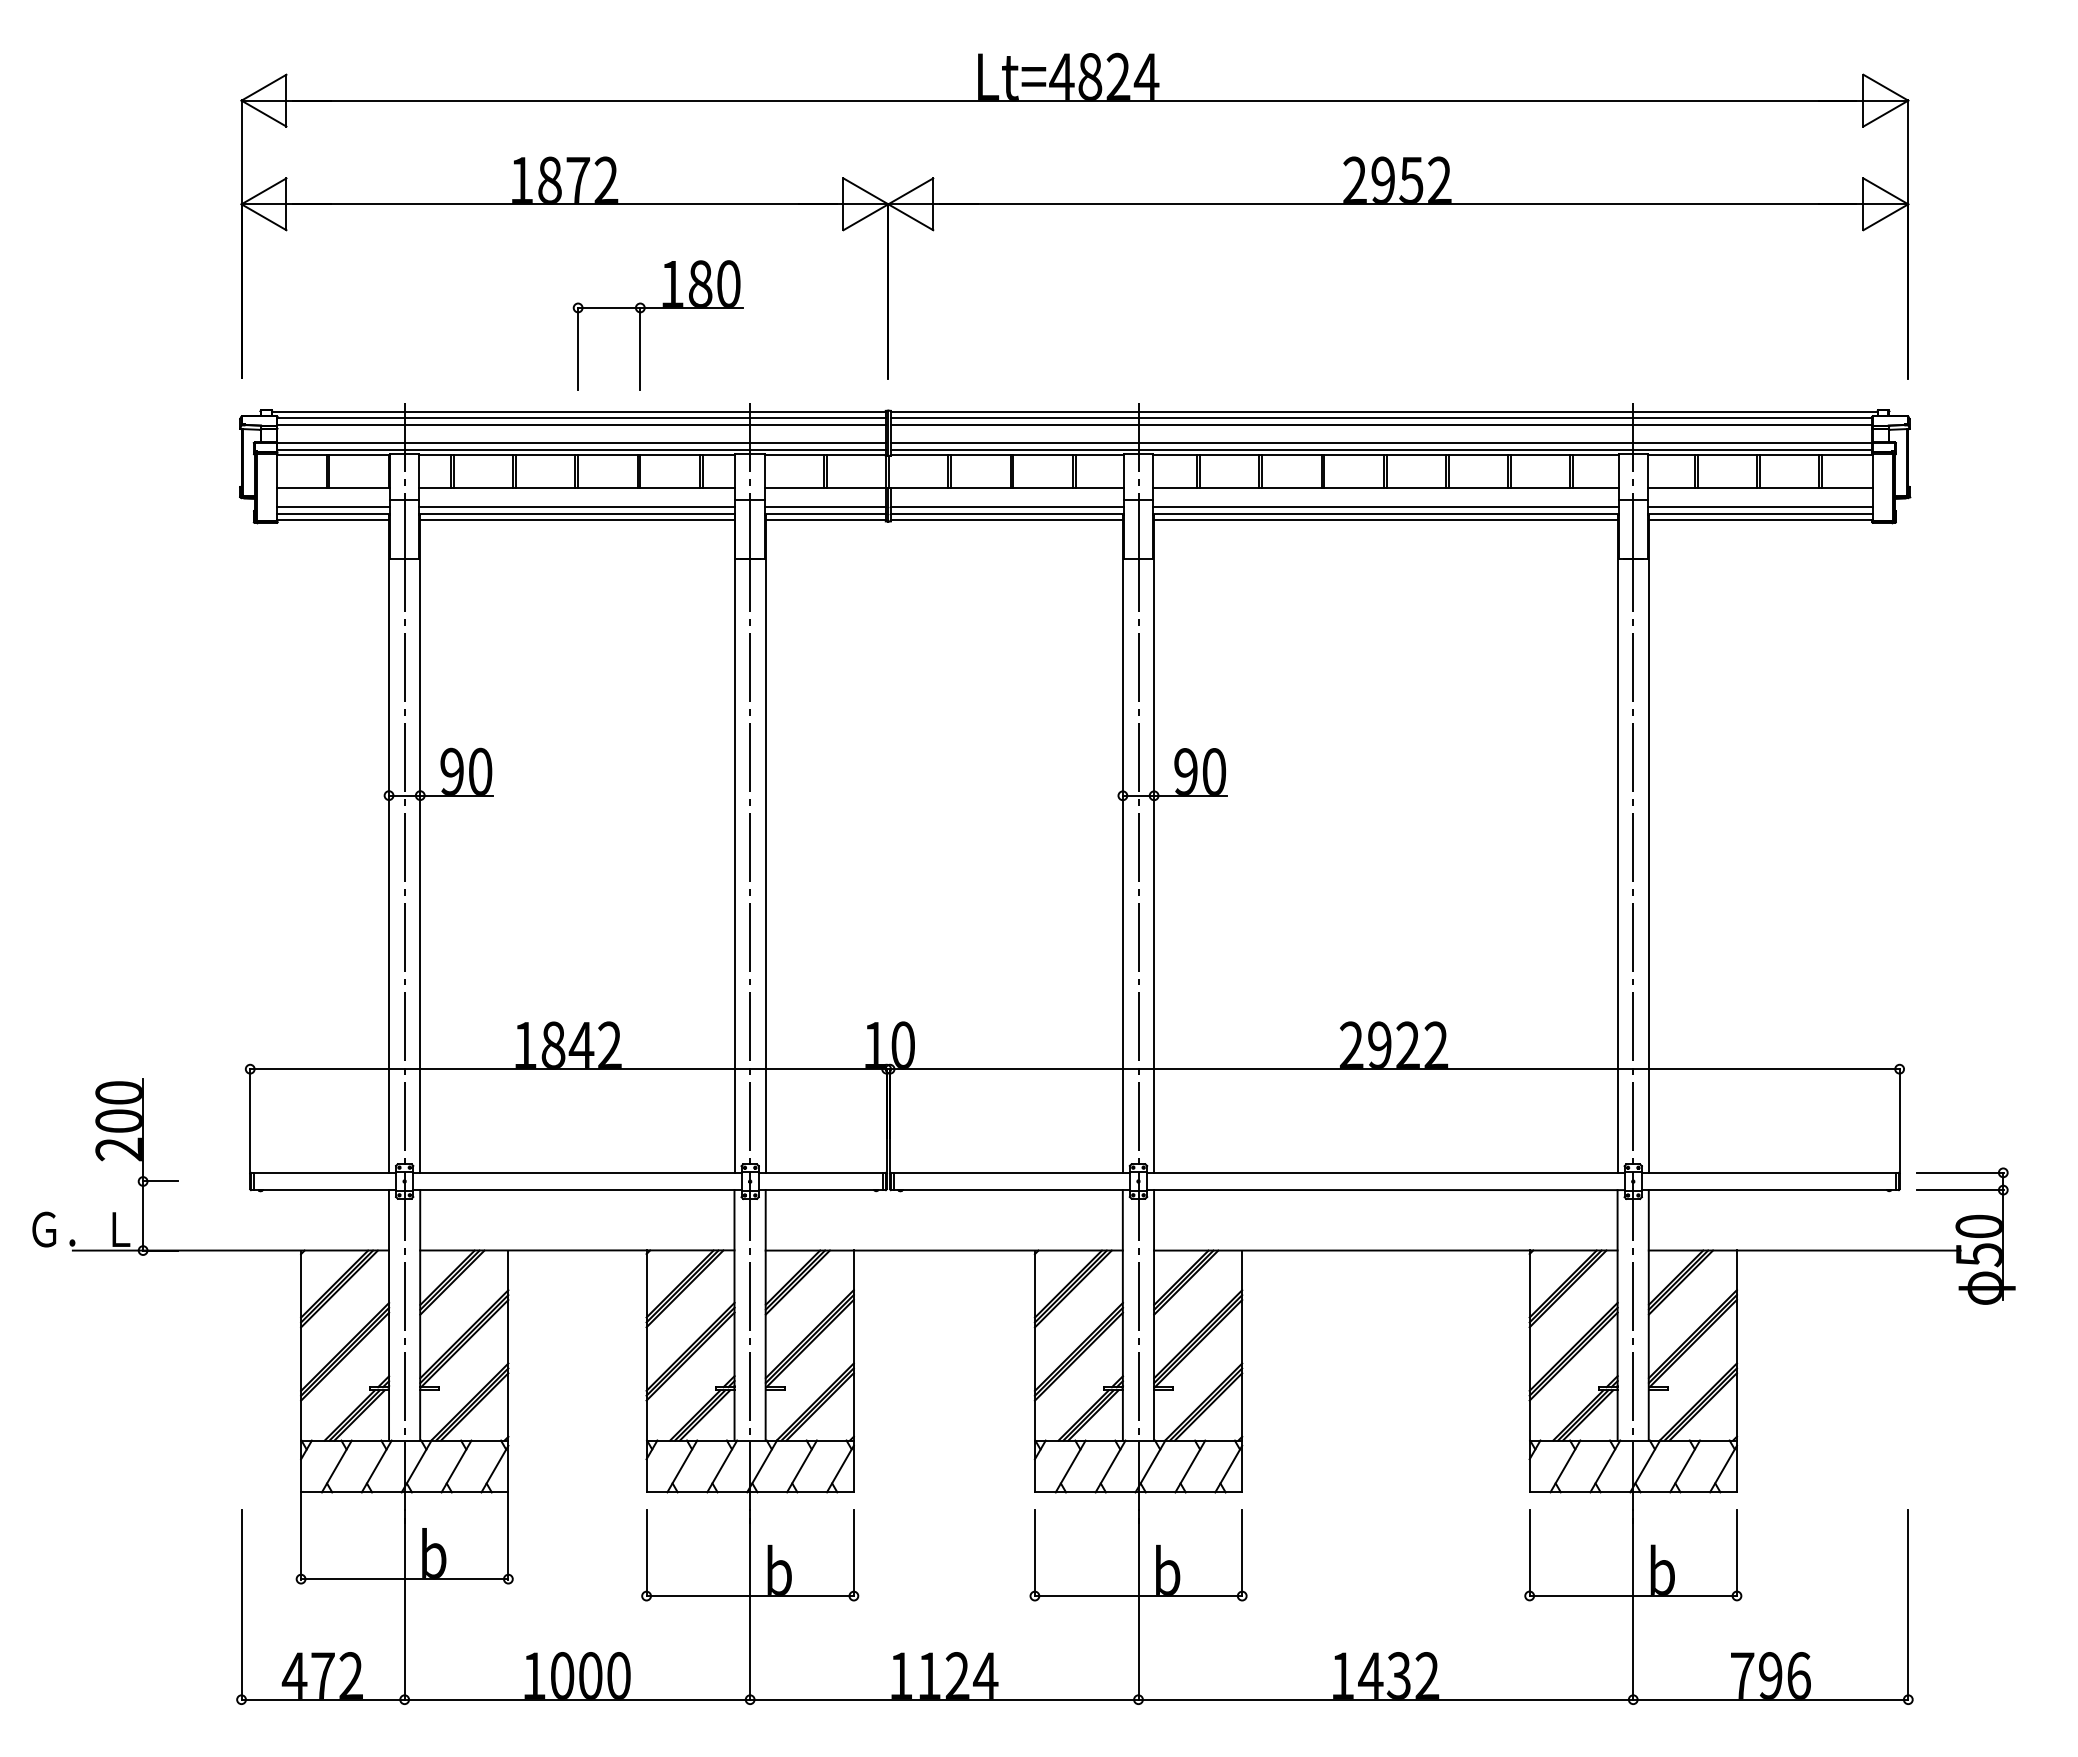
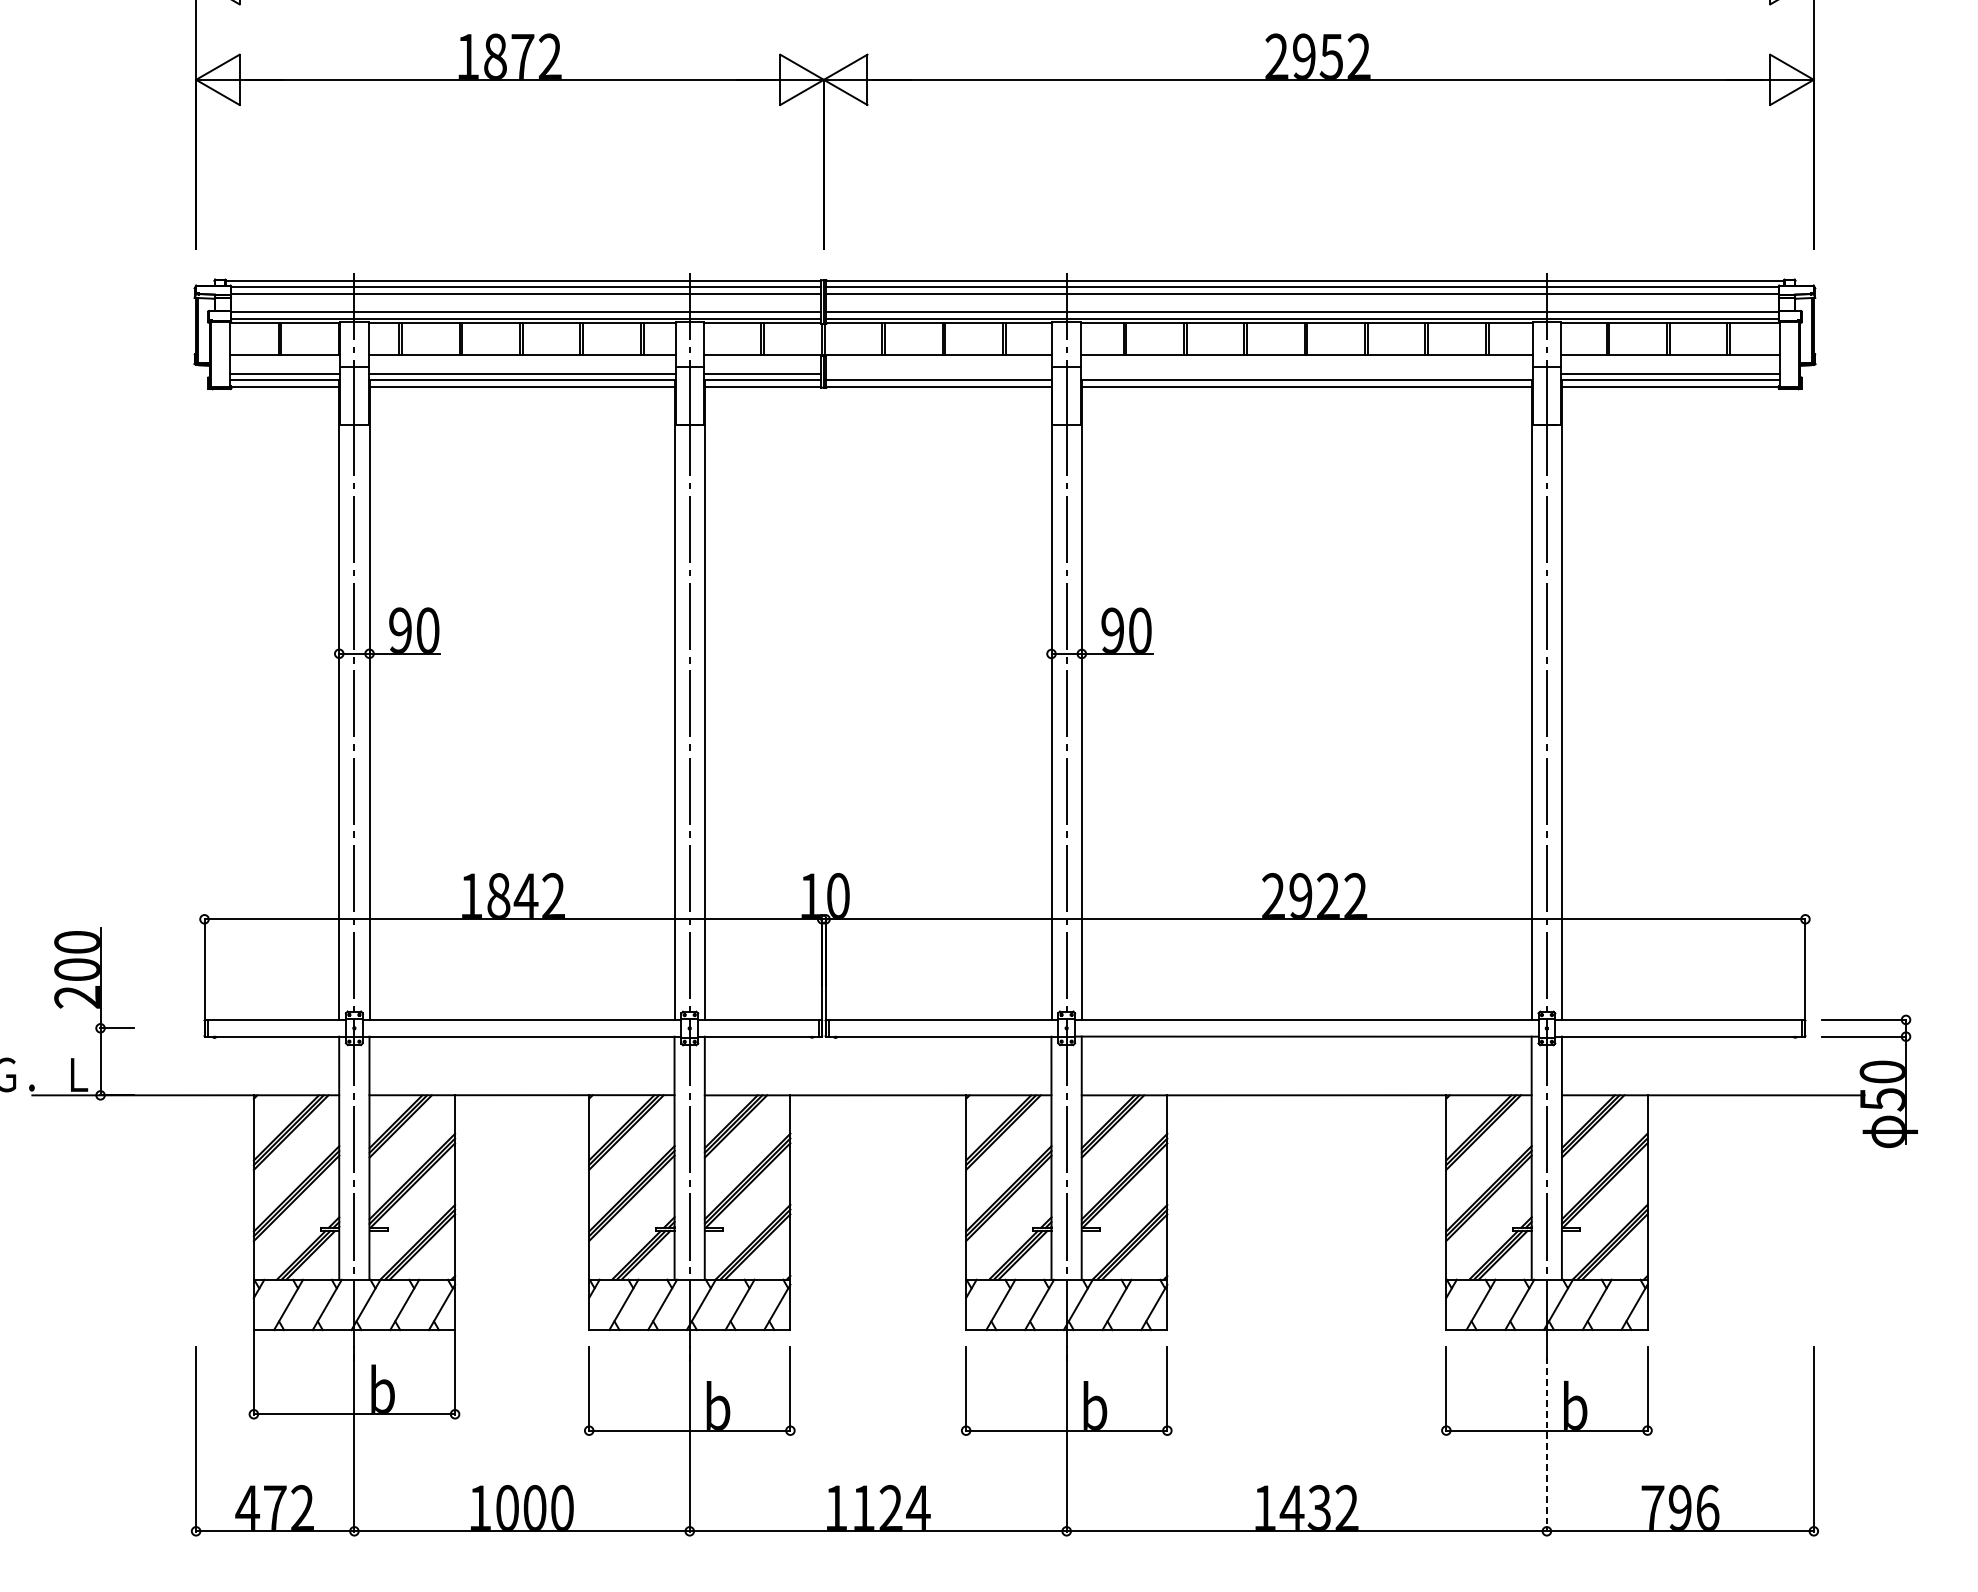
part: (657, 308) -> (599, 180), removed
line: (1006, 507) -> (938, 374), removed
line: (1385, 507) -> (1306, 374), removed
line: (1633, 1605) -> (1547, 1439), solid -> dashed

